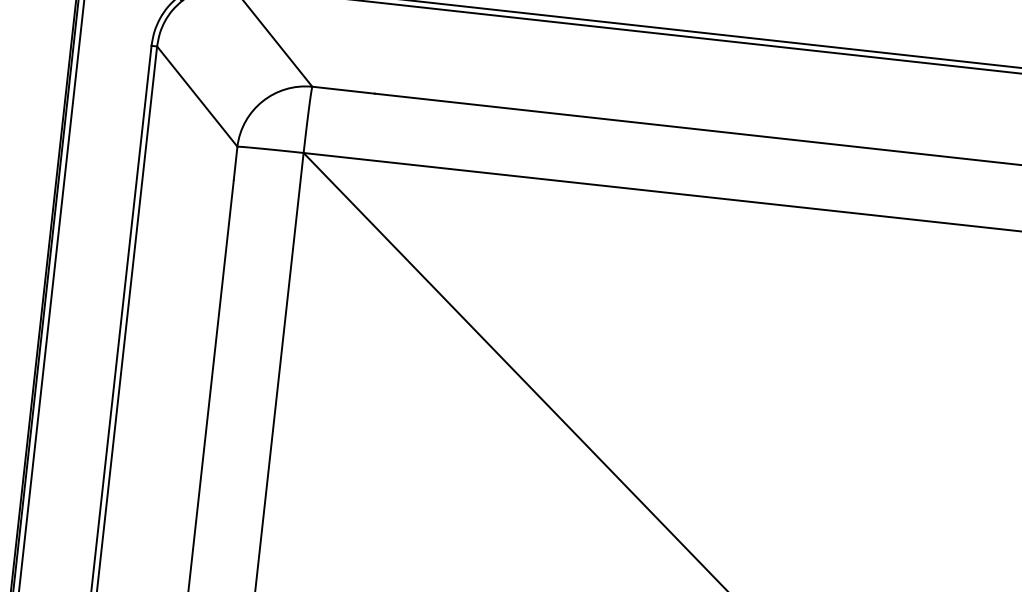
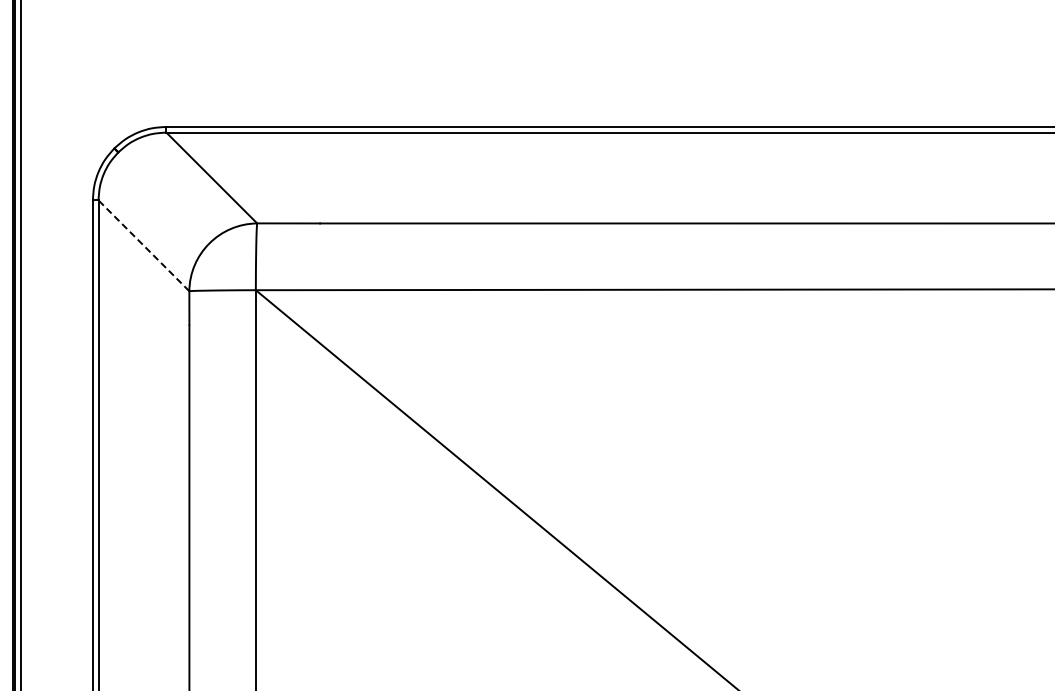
line: (196, 96) -> (143, 245), solid -> dashed

